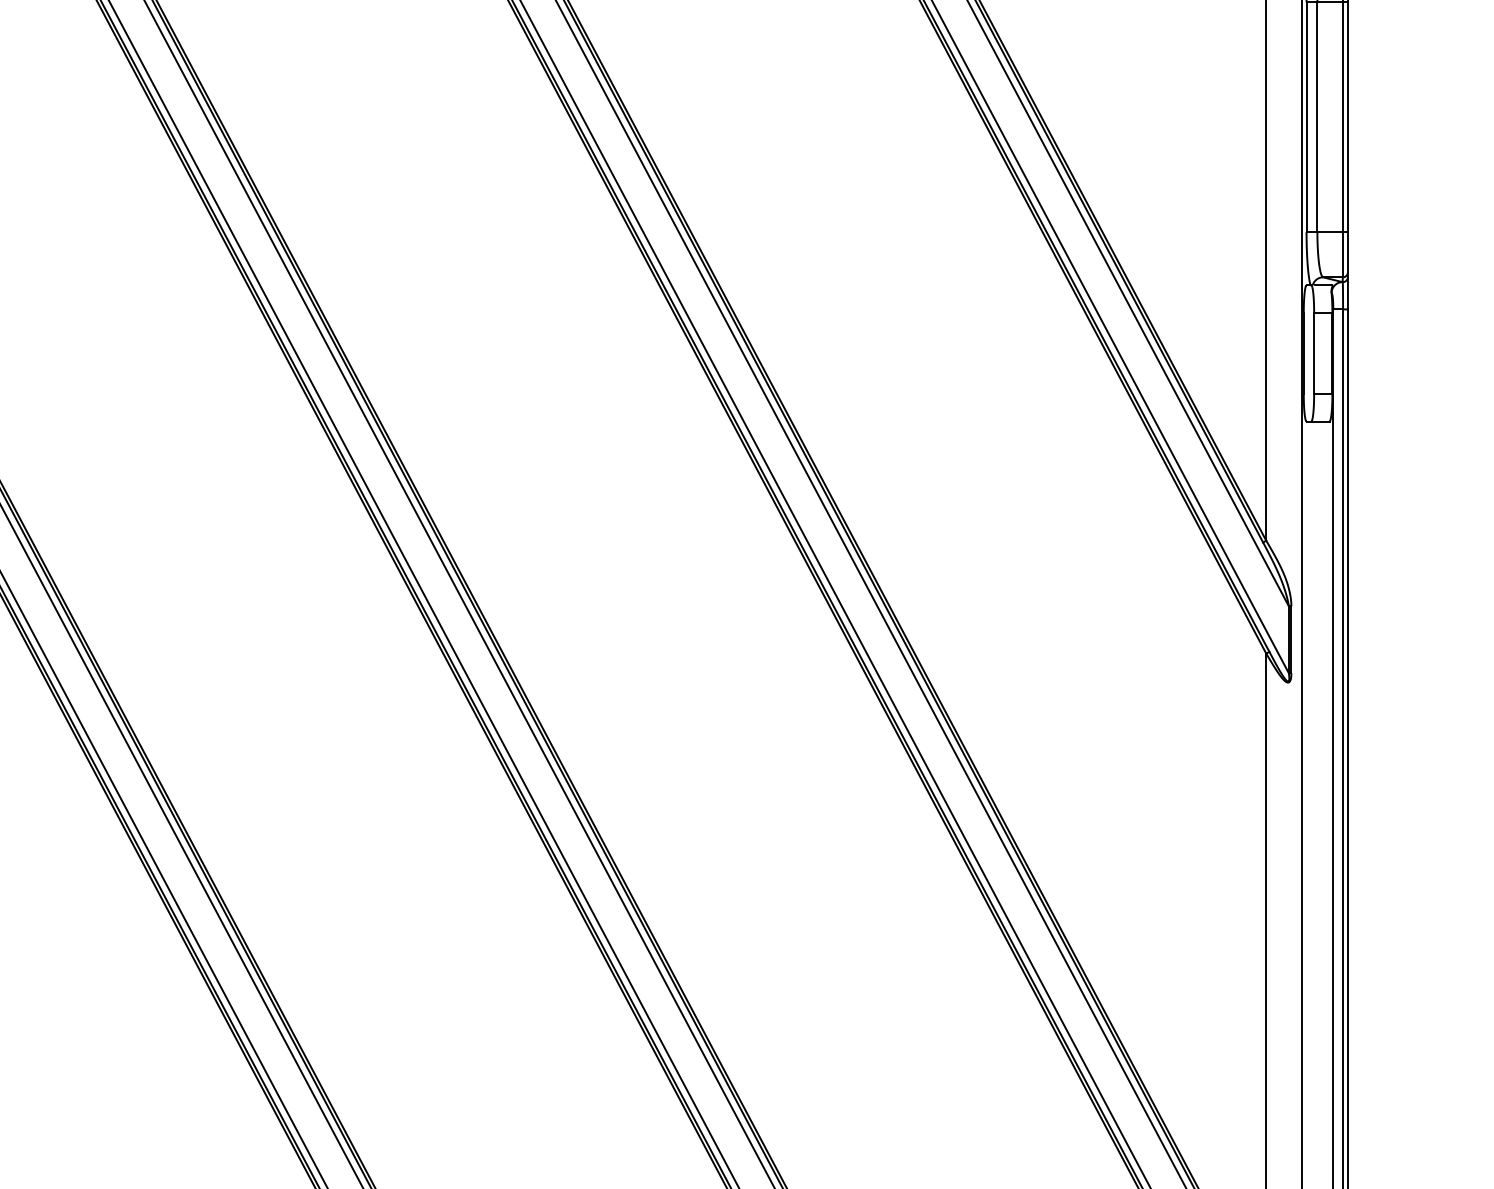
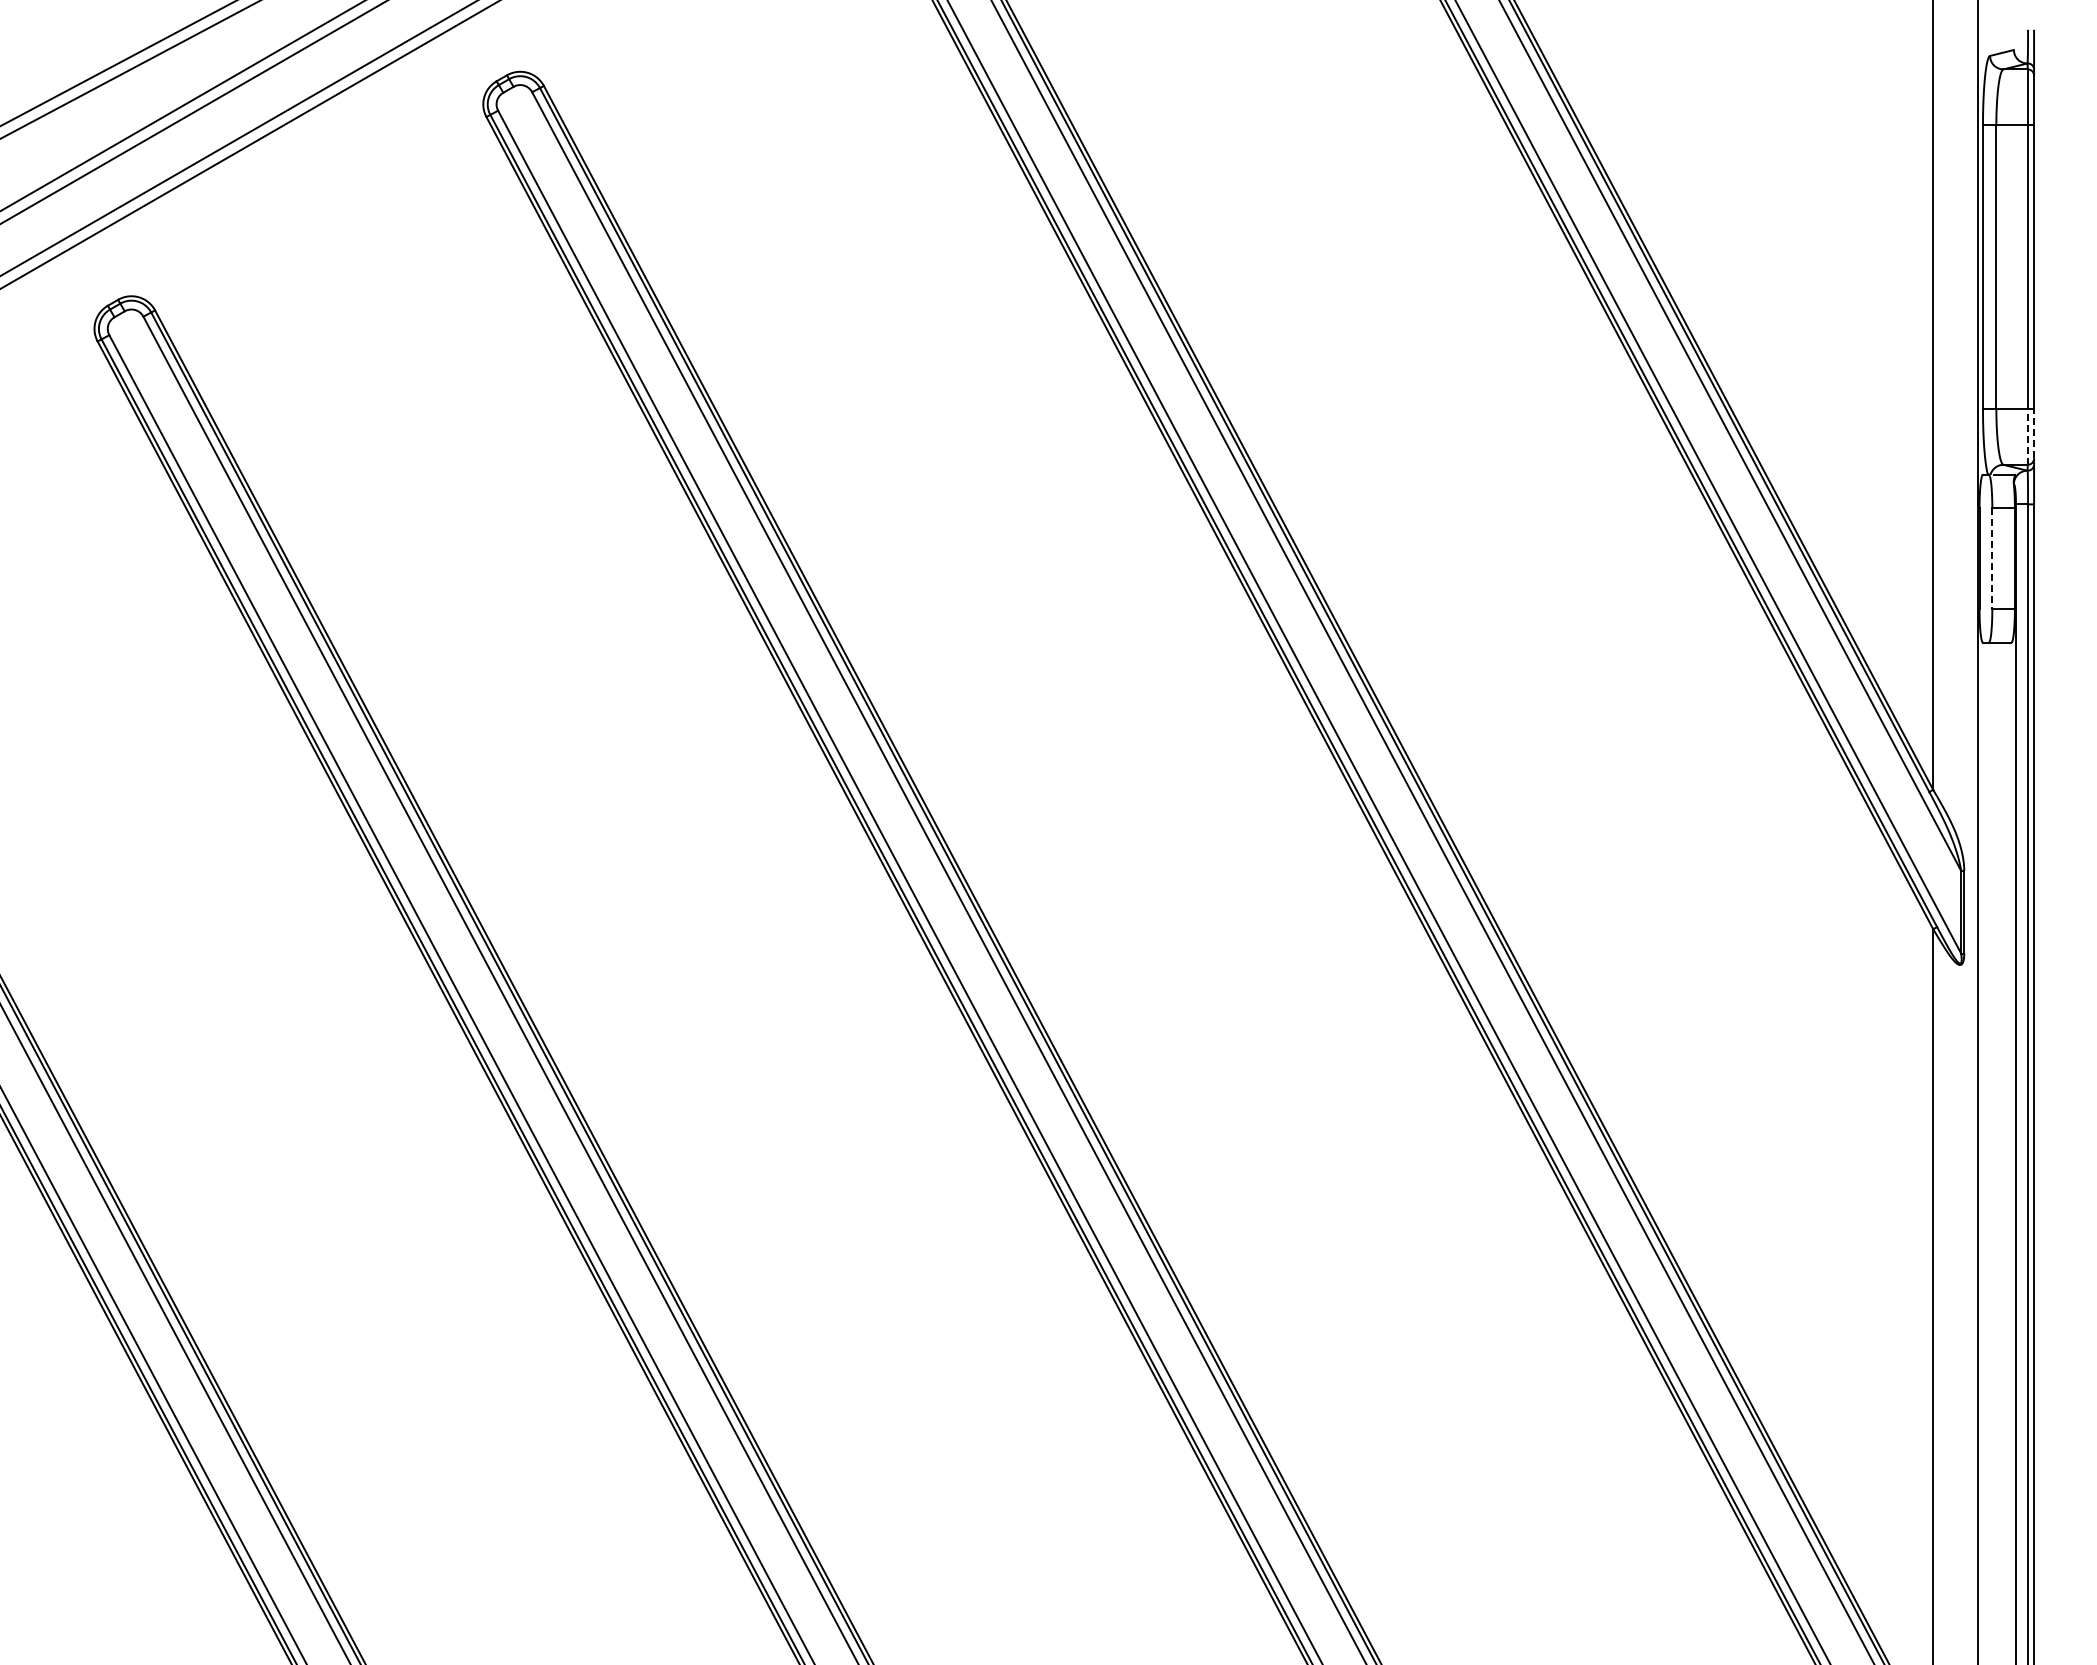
line: (1348, 251) -> (2034, 433), solid -> dashed
line: (1342, 254) -> (2027, 436), solid -> dashed
line: (1314, 354) -> (1992, 559), solid -> dashed

